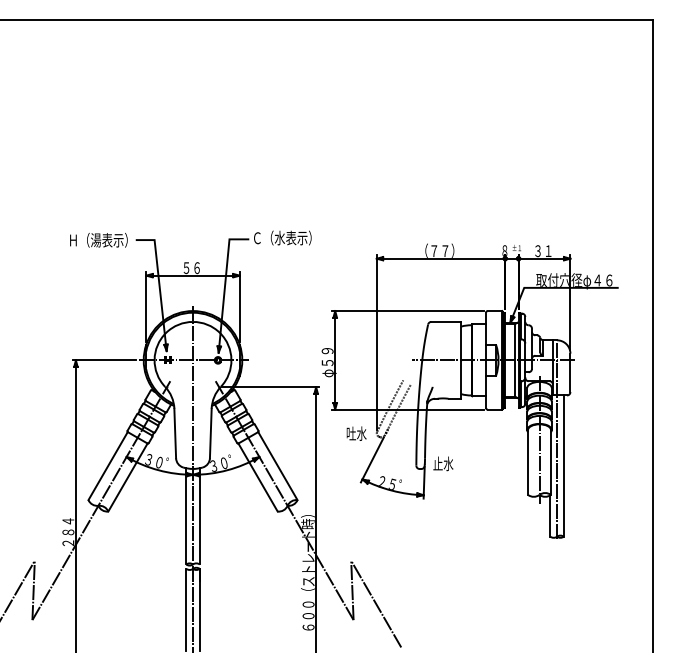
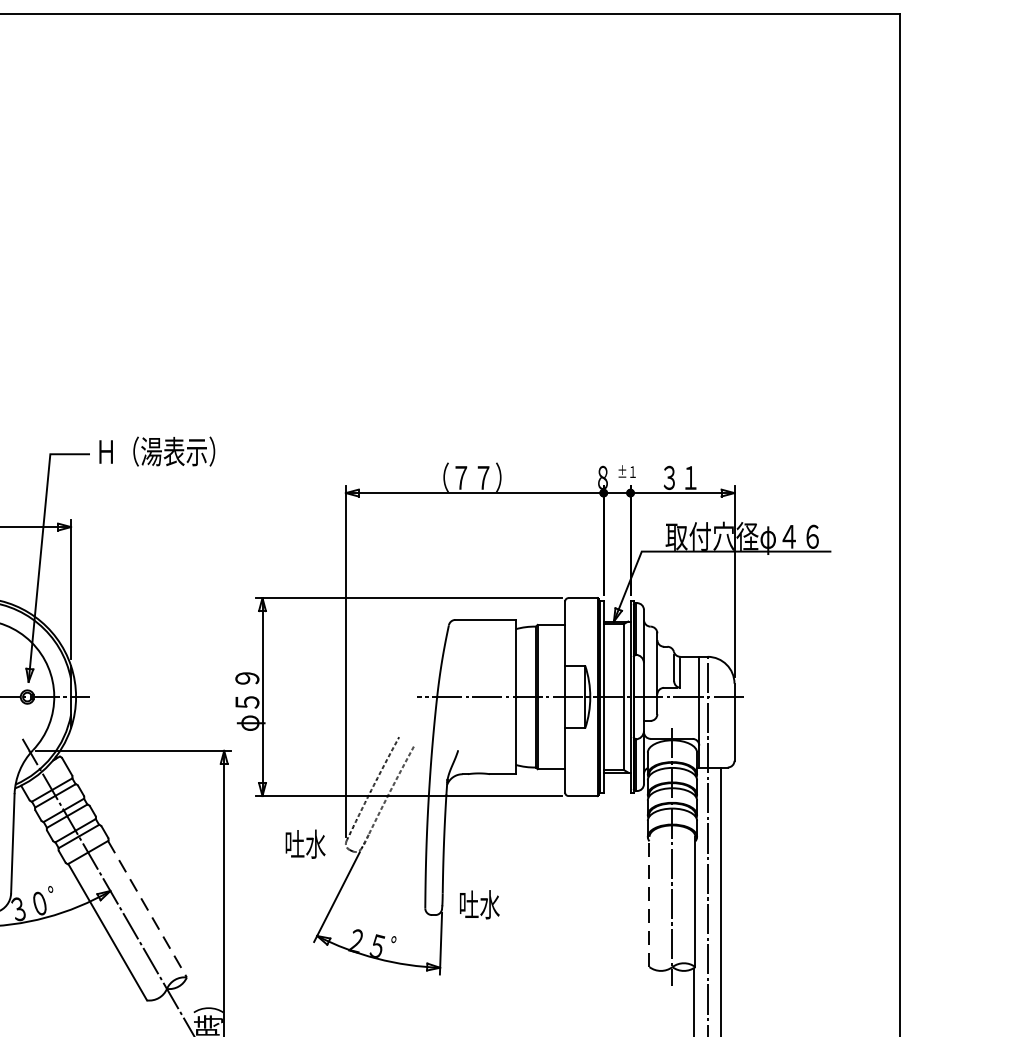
text: (269, 237) -> (130, 450), Ｃ（水表示） -> Ｈ（湯表示）
line: (528, 461) -> (650, 900), solid -> dashed
text: (437, 463) -> (467, 904), 止水 -> 吐水
line: (278, 466) -> (148, 910), solid -> dashed

